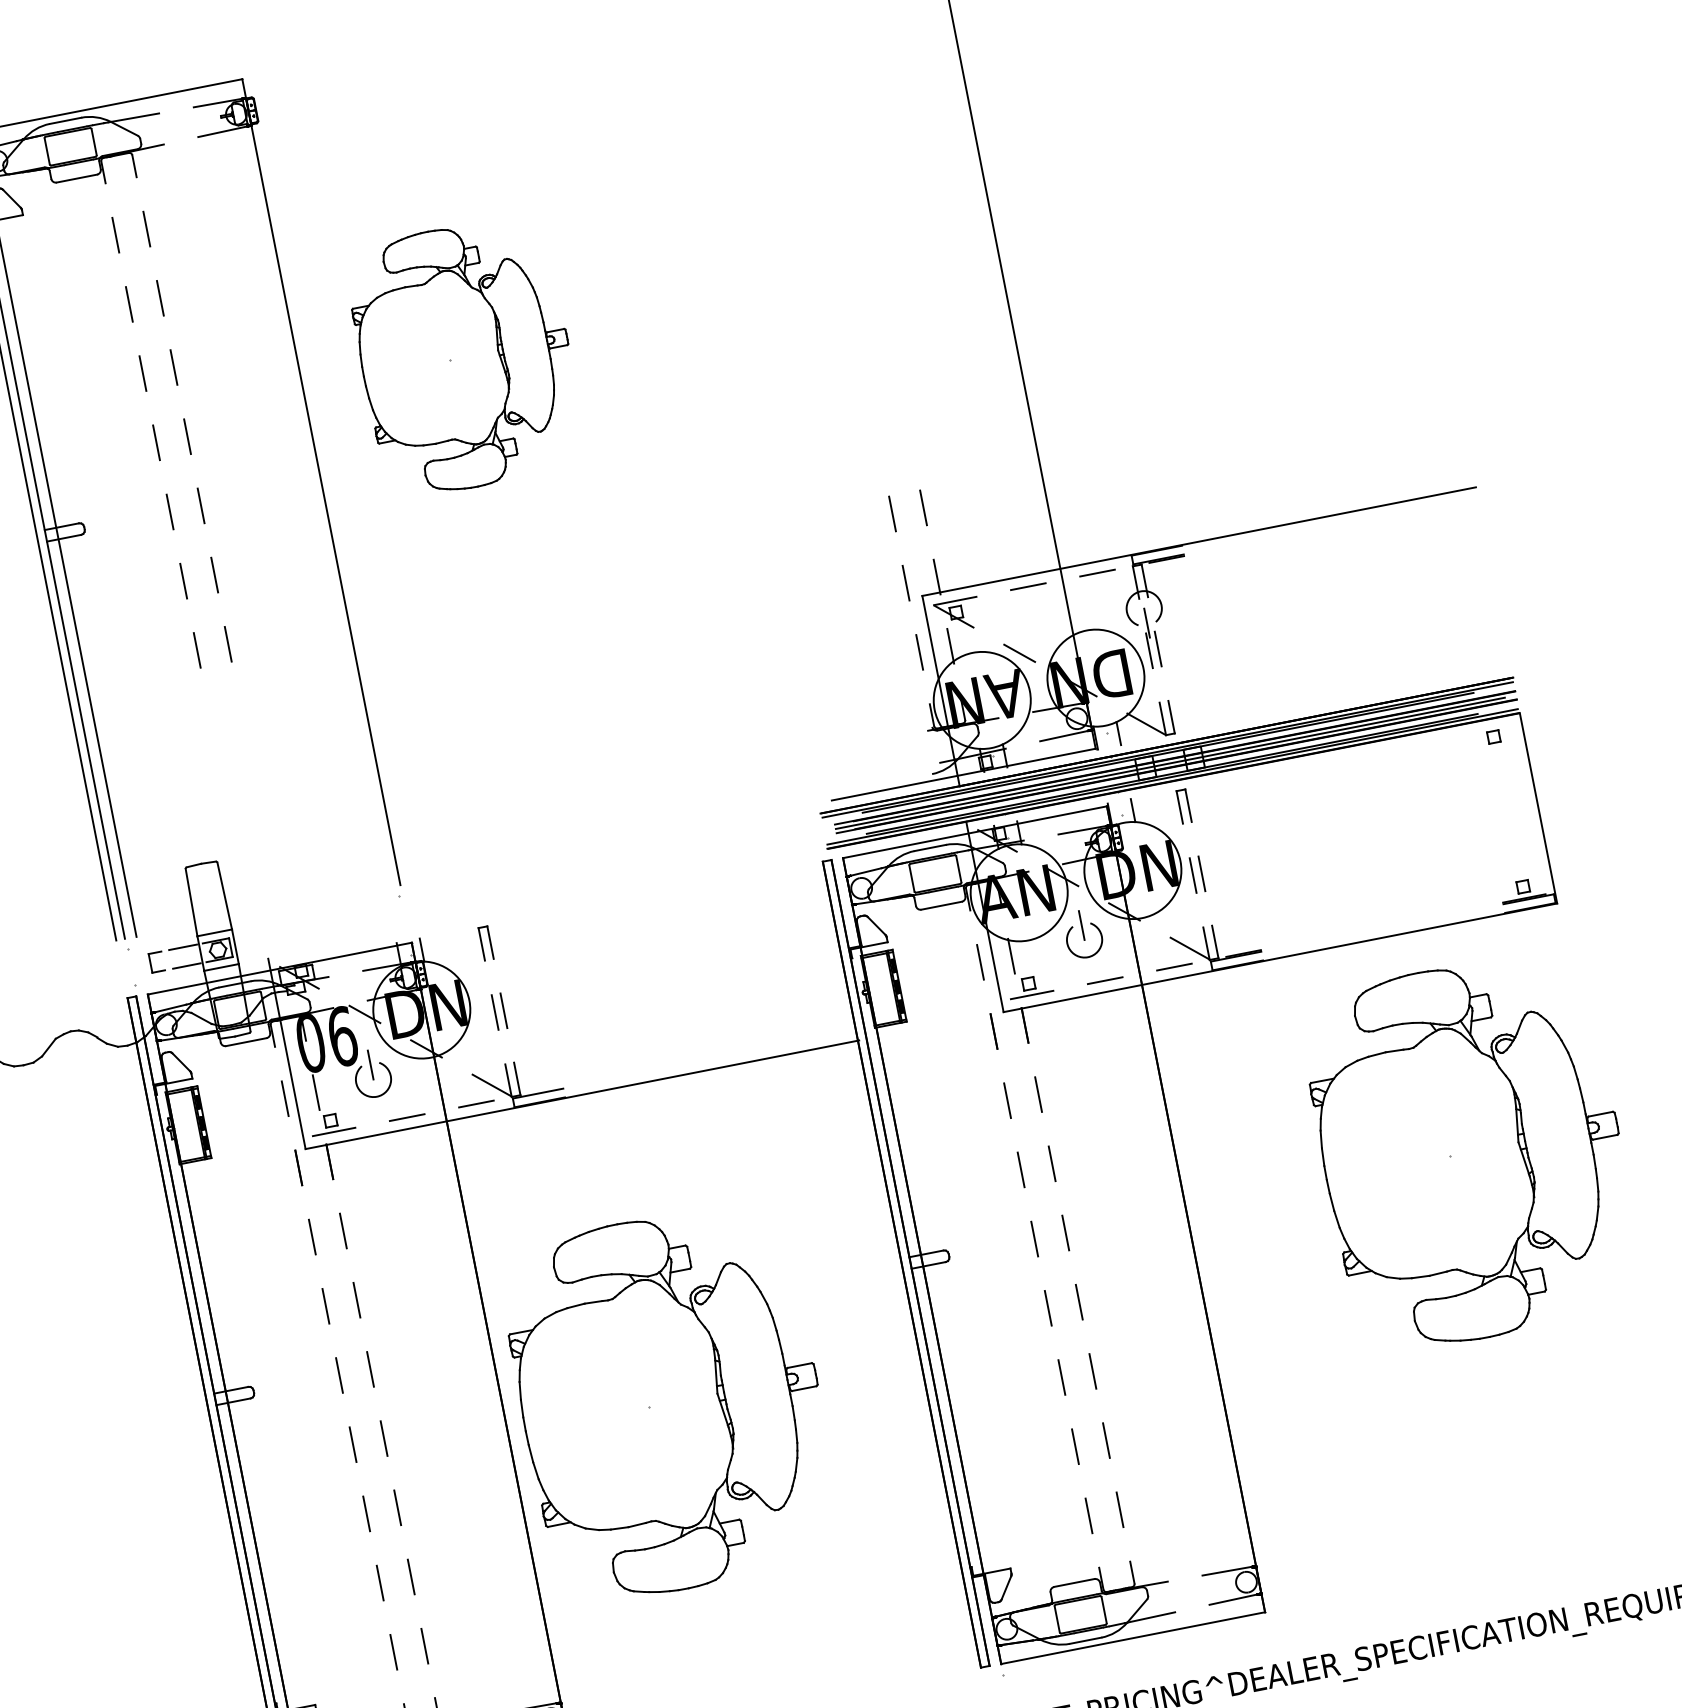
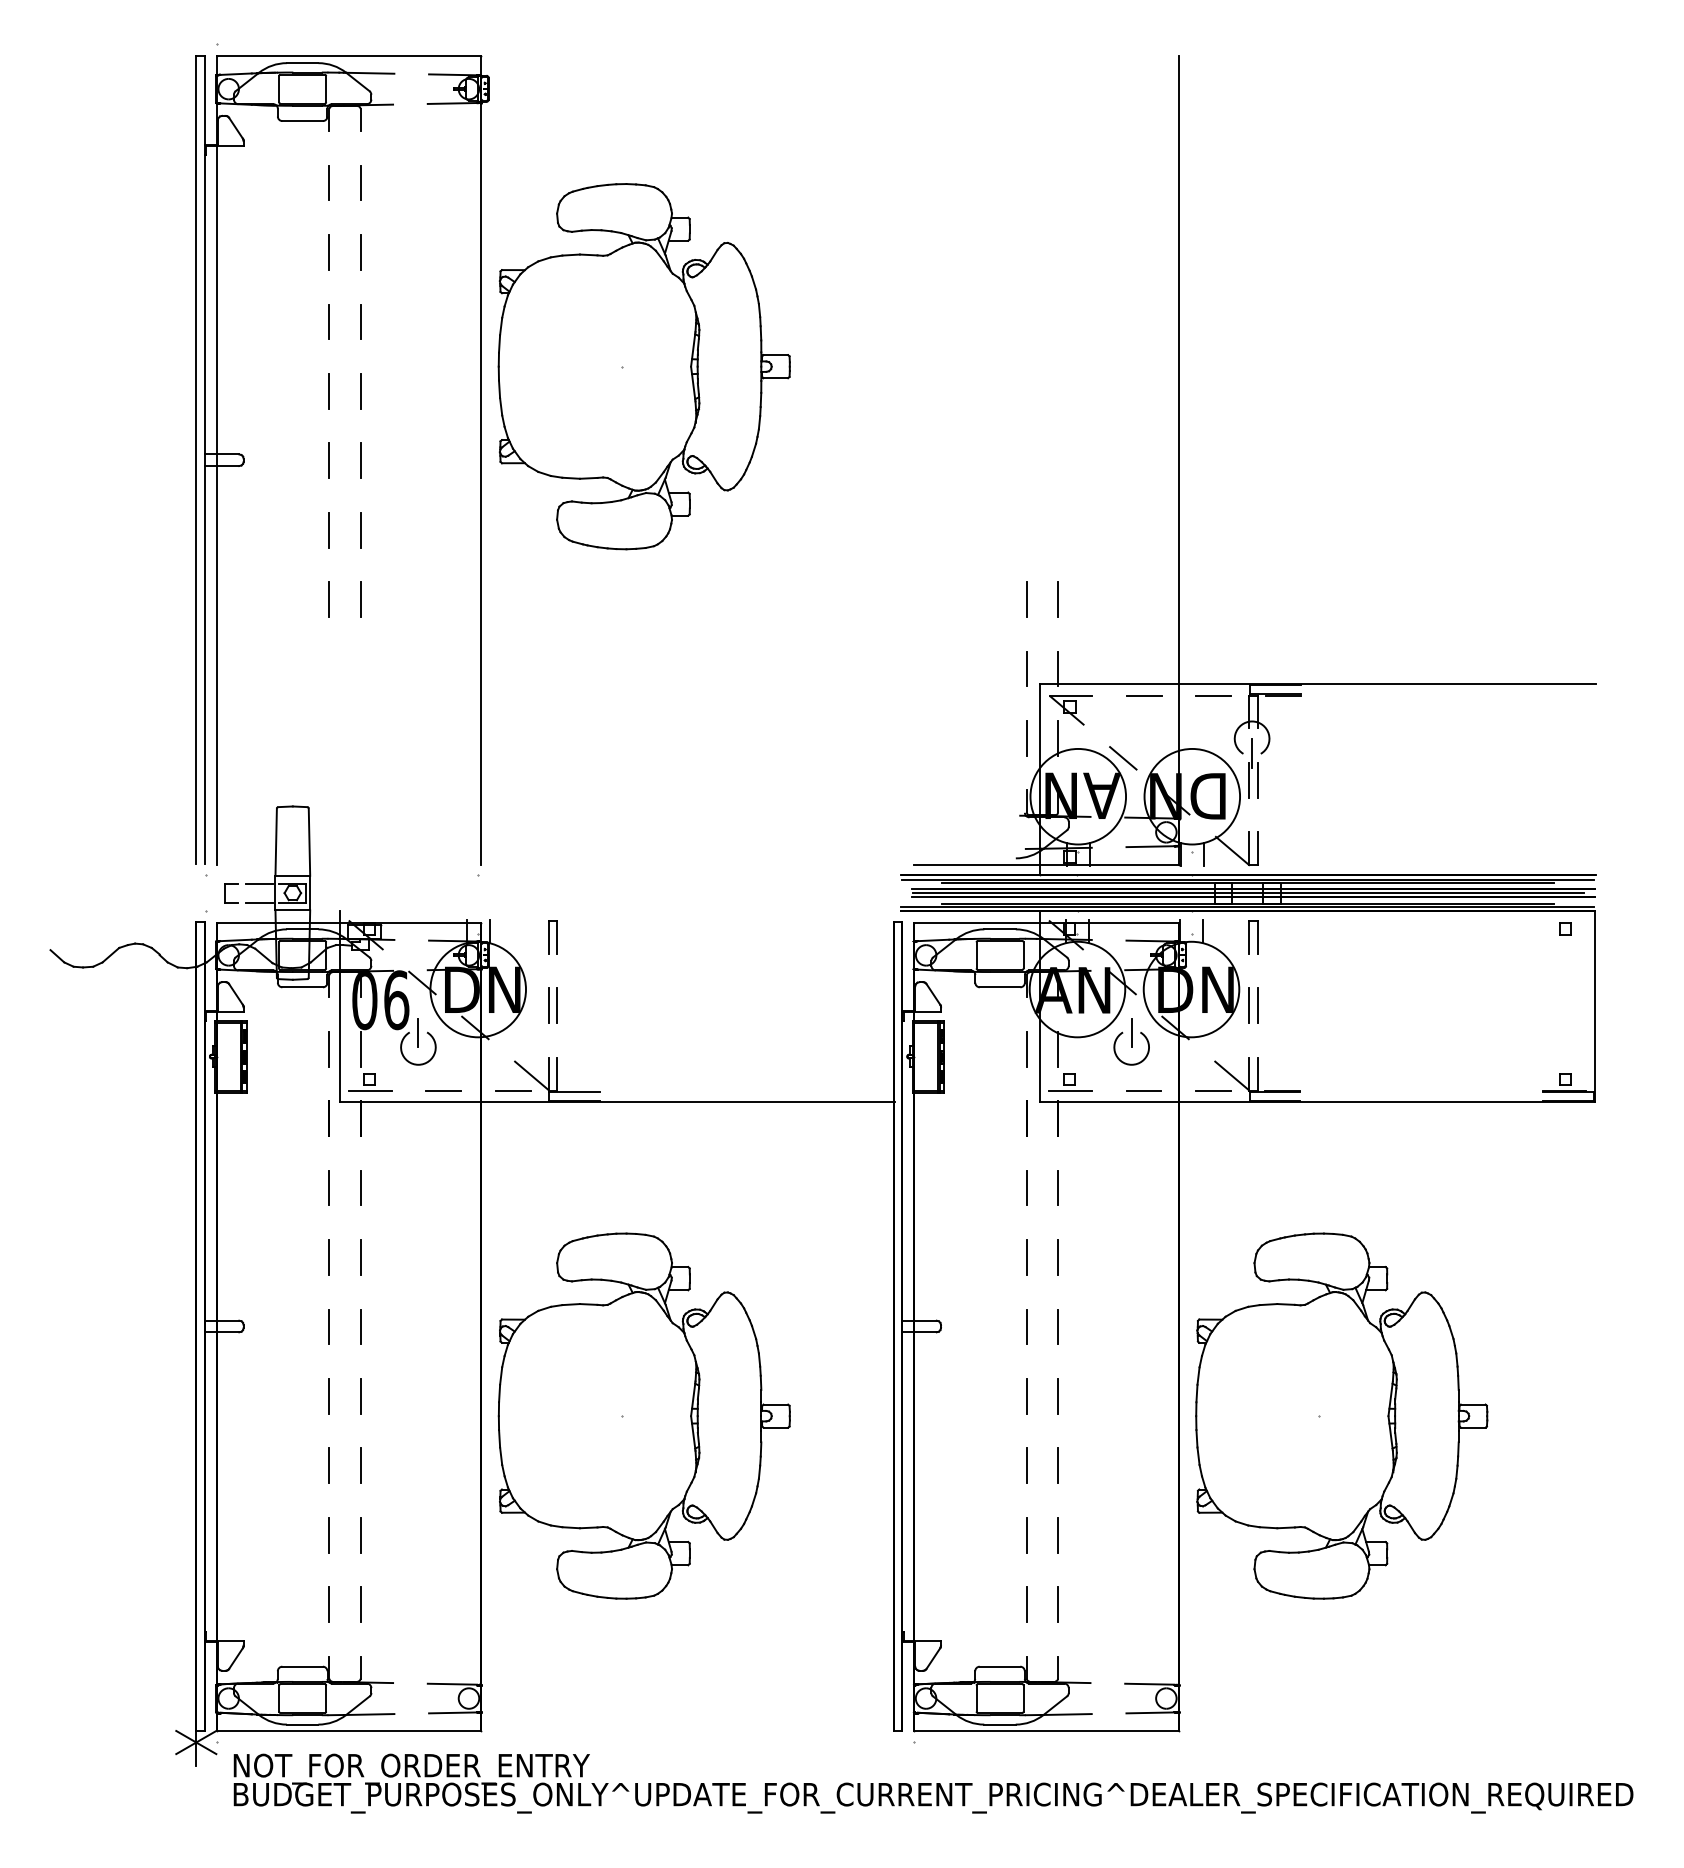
part: (464, 356) -> (643, 366), size x1.43
part: (1471, 1150) -> (1341, 1415), moved

